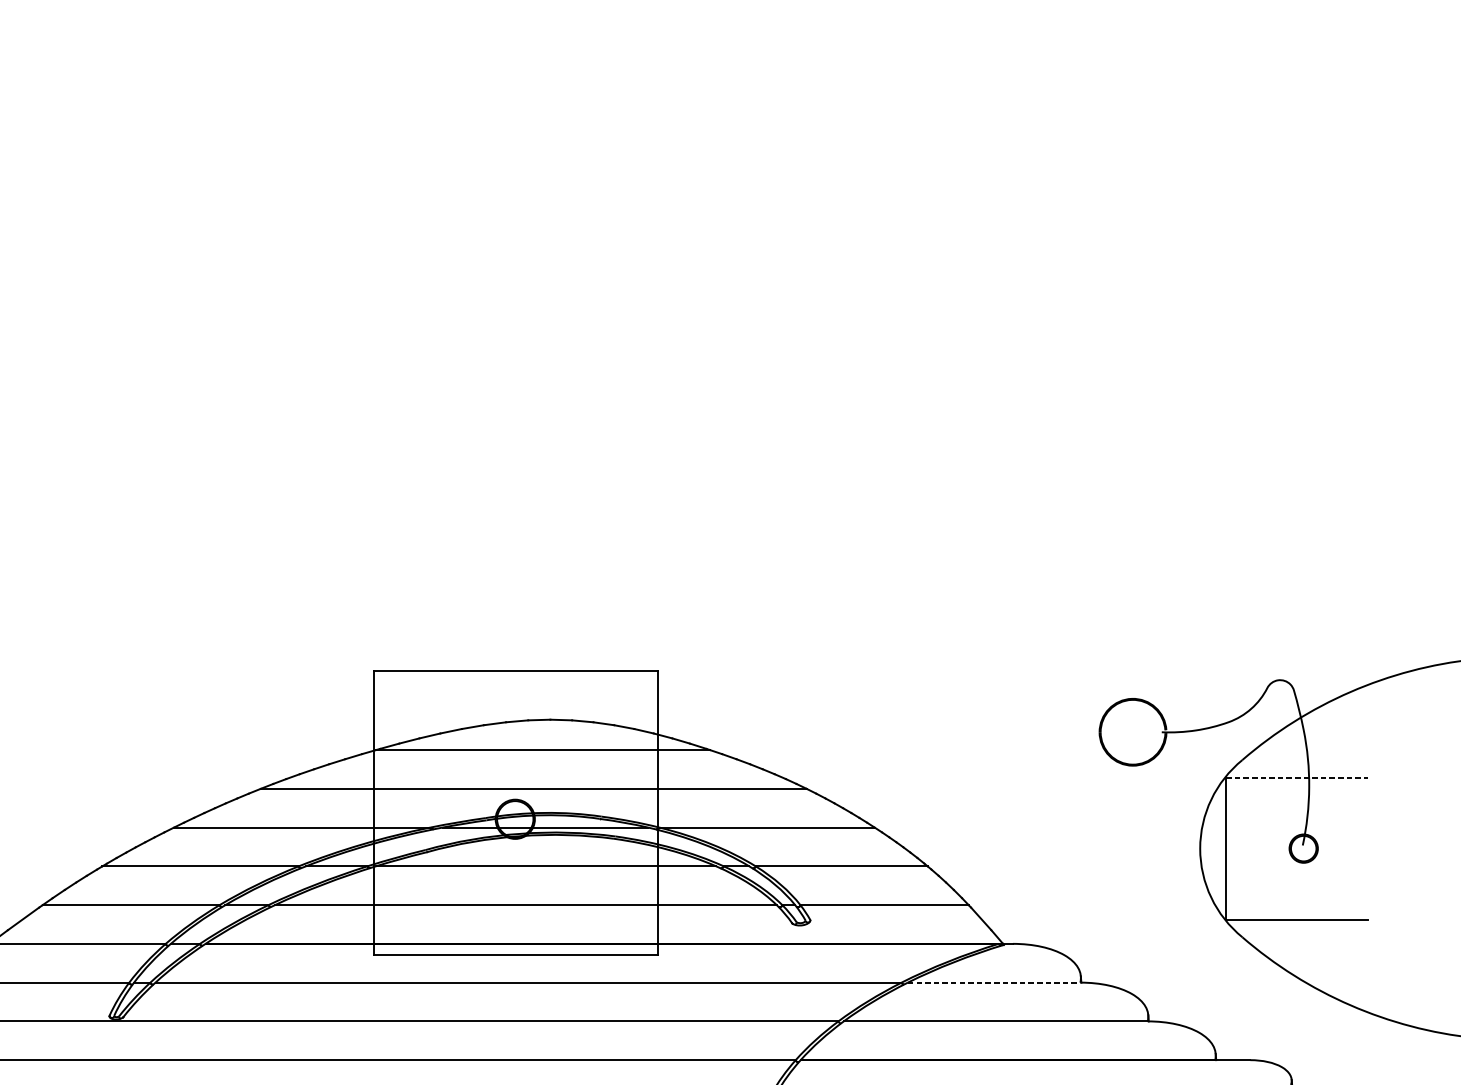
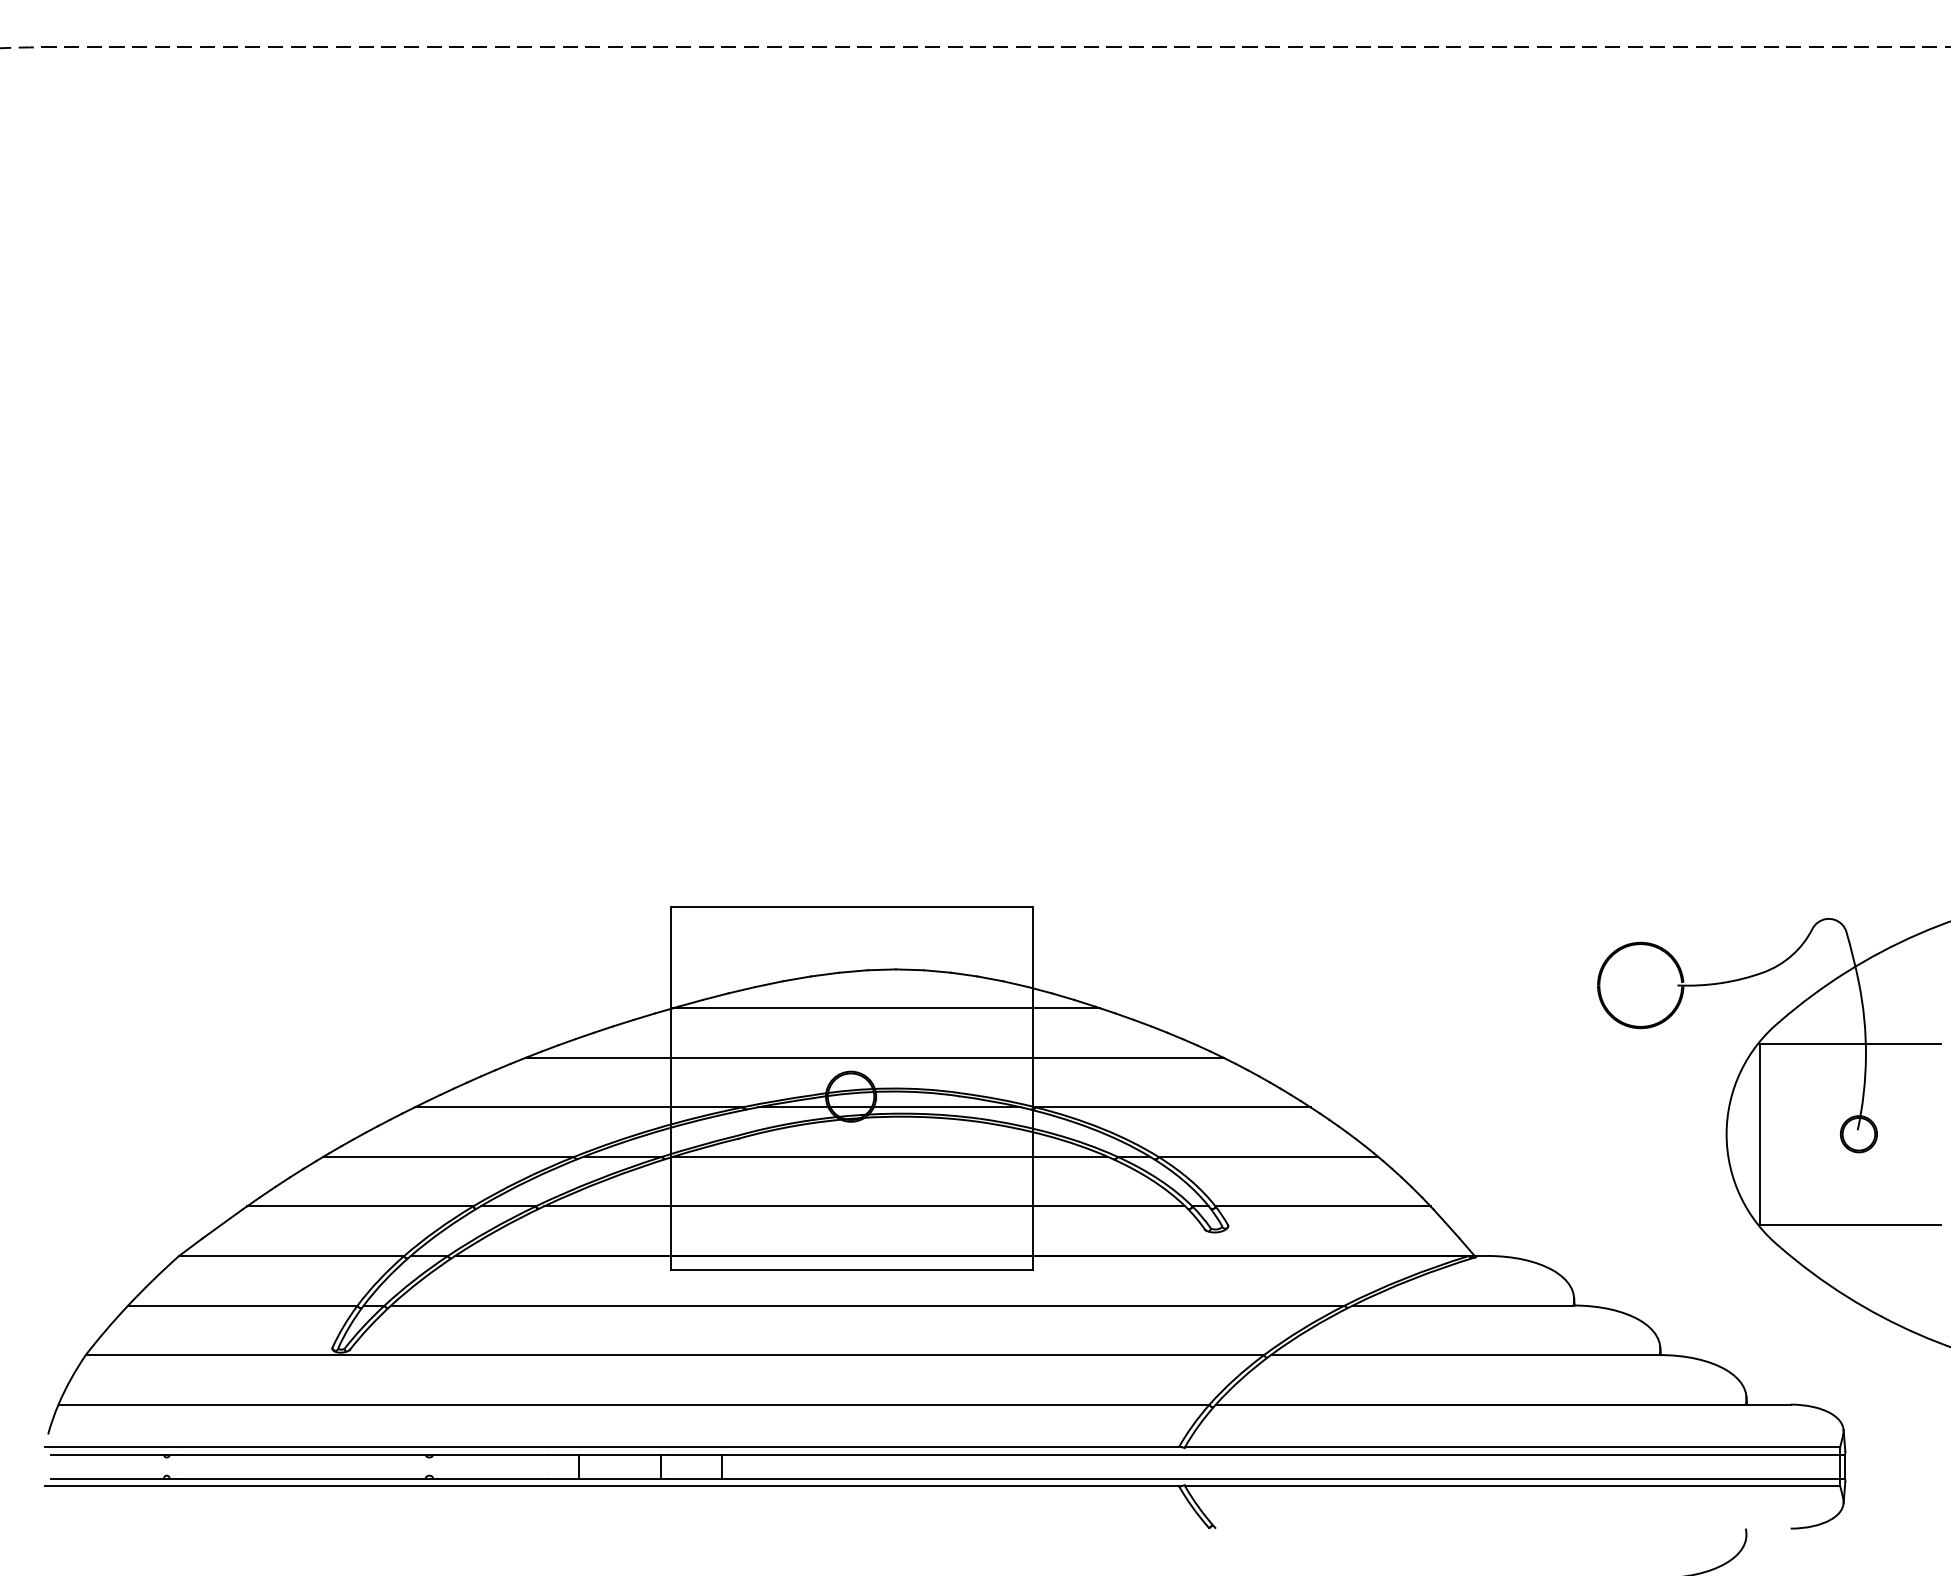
line: (1297, 777) -> (1850, 1043), dashed -> solid
line: (994, 982) -> (1463, 1305), dashed -> solid

